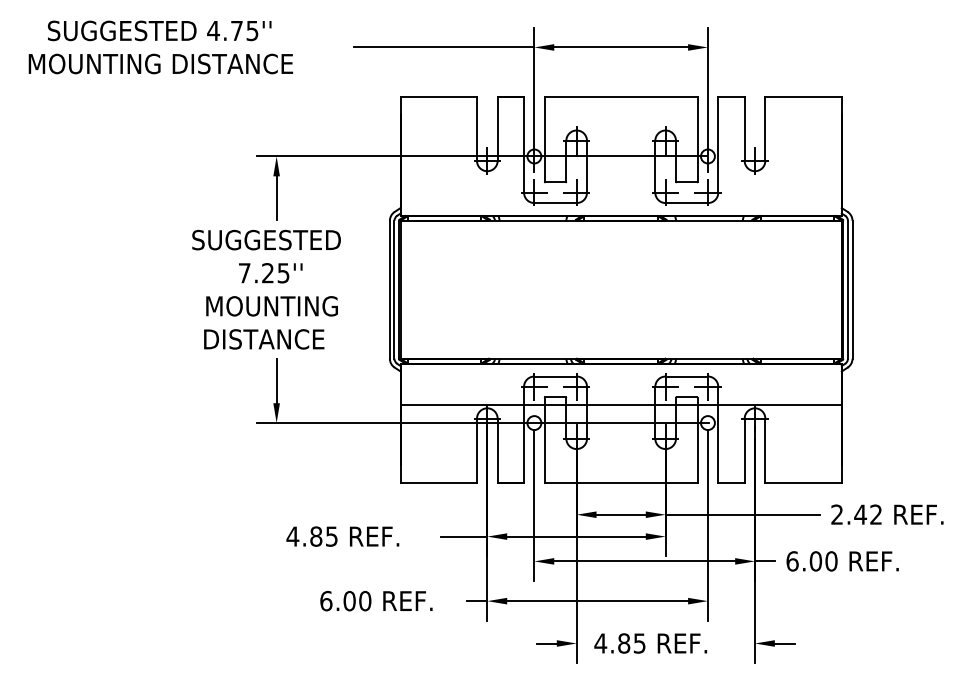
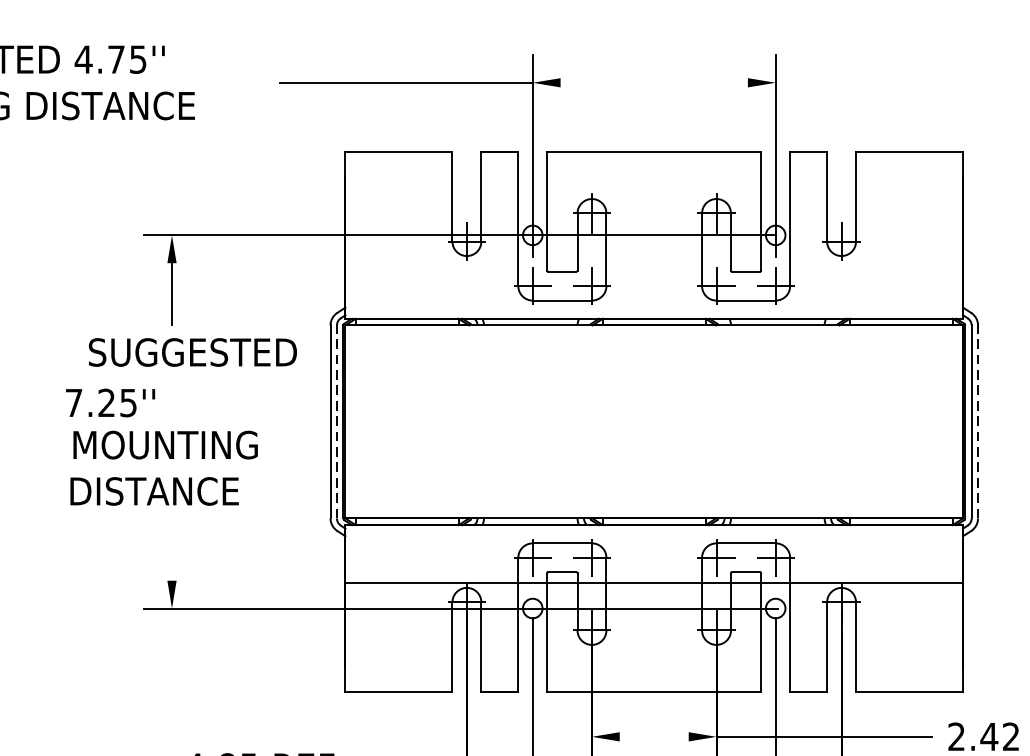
line: (621, 47) -> (654, 82), removed
text: (266, 239) -> (192, 351), moved
text: (270, 273) -> (110, 403), moved
line: (394, 289) -> (336, 421), solid -> dashed
line: (852, 289) -> (978, 421), solid -> dashed
line: (276, 381) -> (171, 550), removed
line: (620, 514) -> (653, 736), removed

